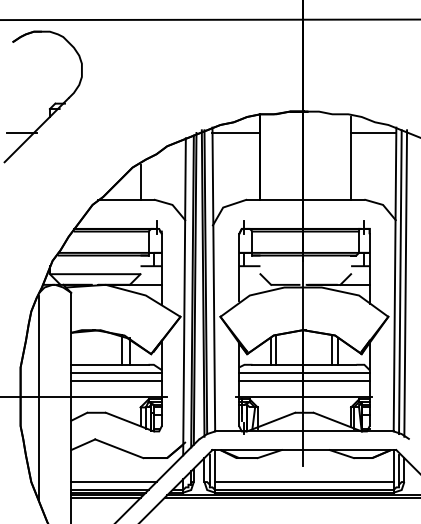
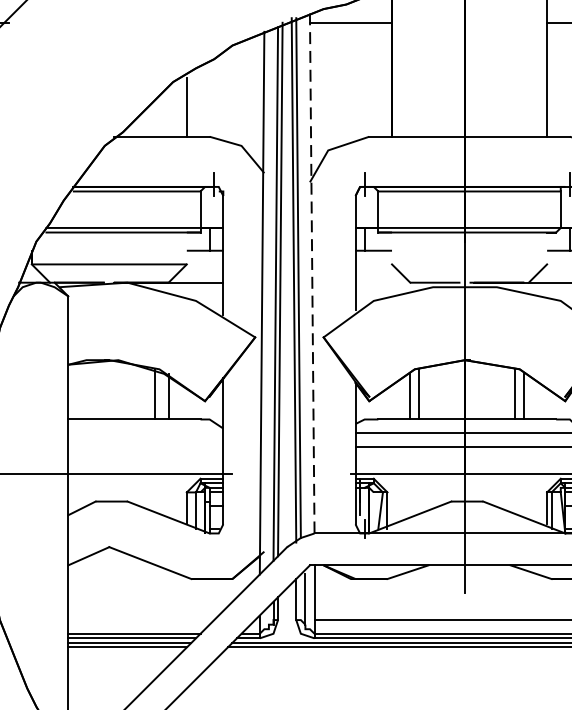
line: (213, 279) -> (311, 273), solid -> dashed
line: (116, 372) -> (145, 432), removed
line: (116, 380) -> (145, 446), removed
line: (39, 397) -> (13, 475), removed
line: (113, 482) -> (140, 620), removed

